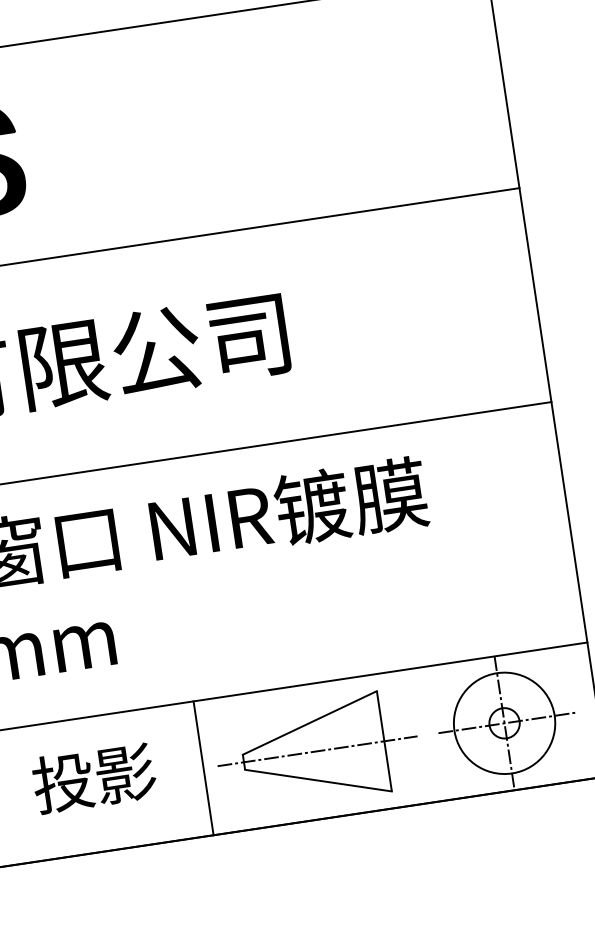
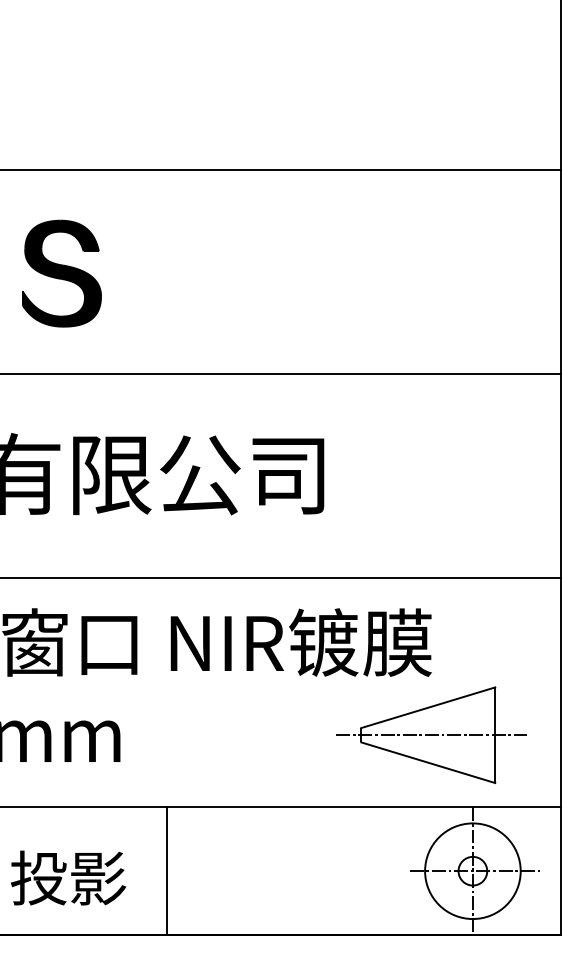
part: (317, 750) -> (431, 734), moved
line: (203, 768) -> (166, 871), moved
text: (94, 777) -> (68, 877), moved

